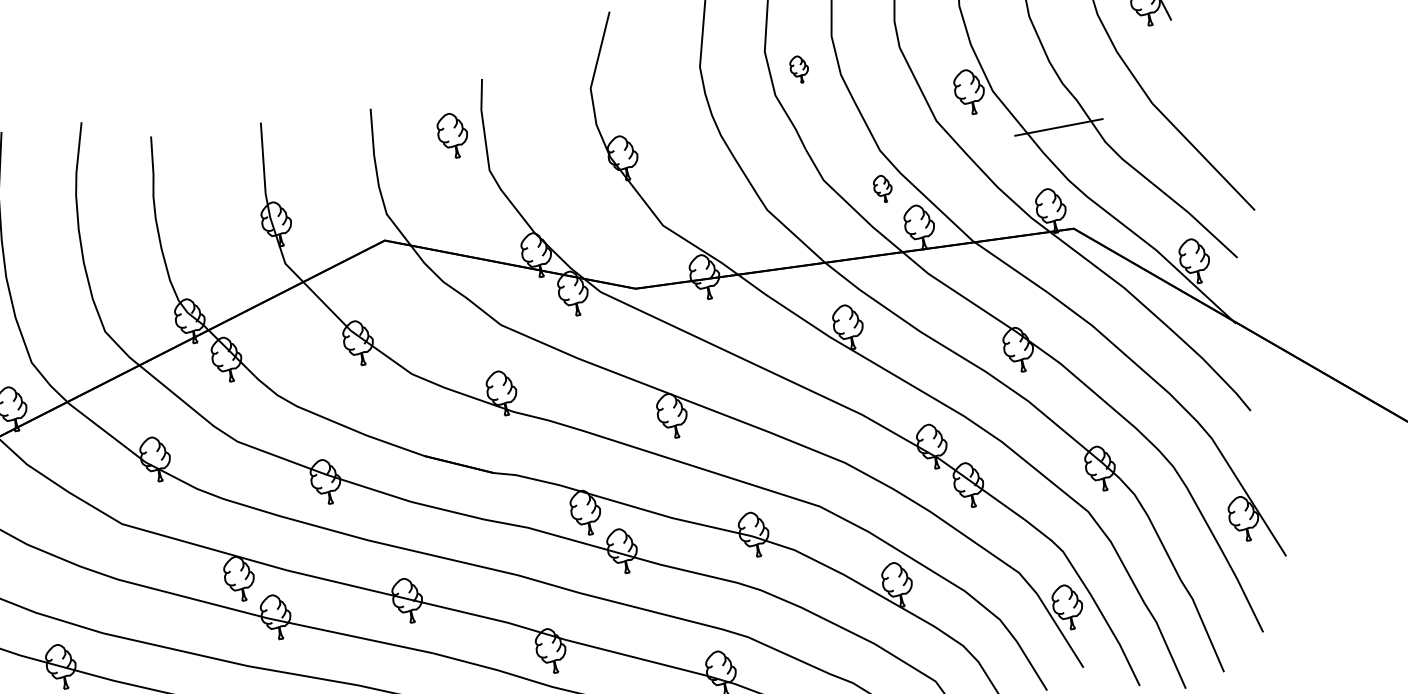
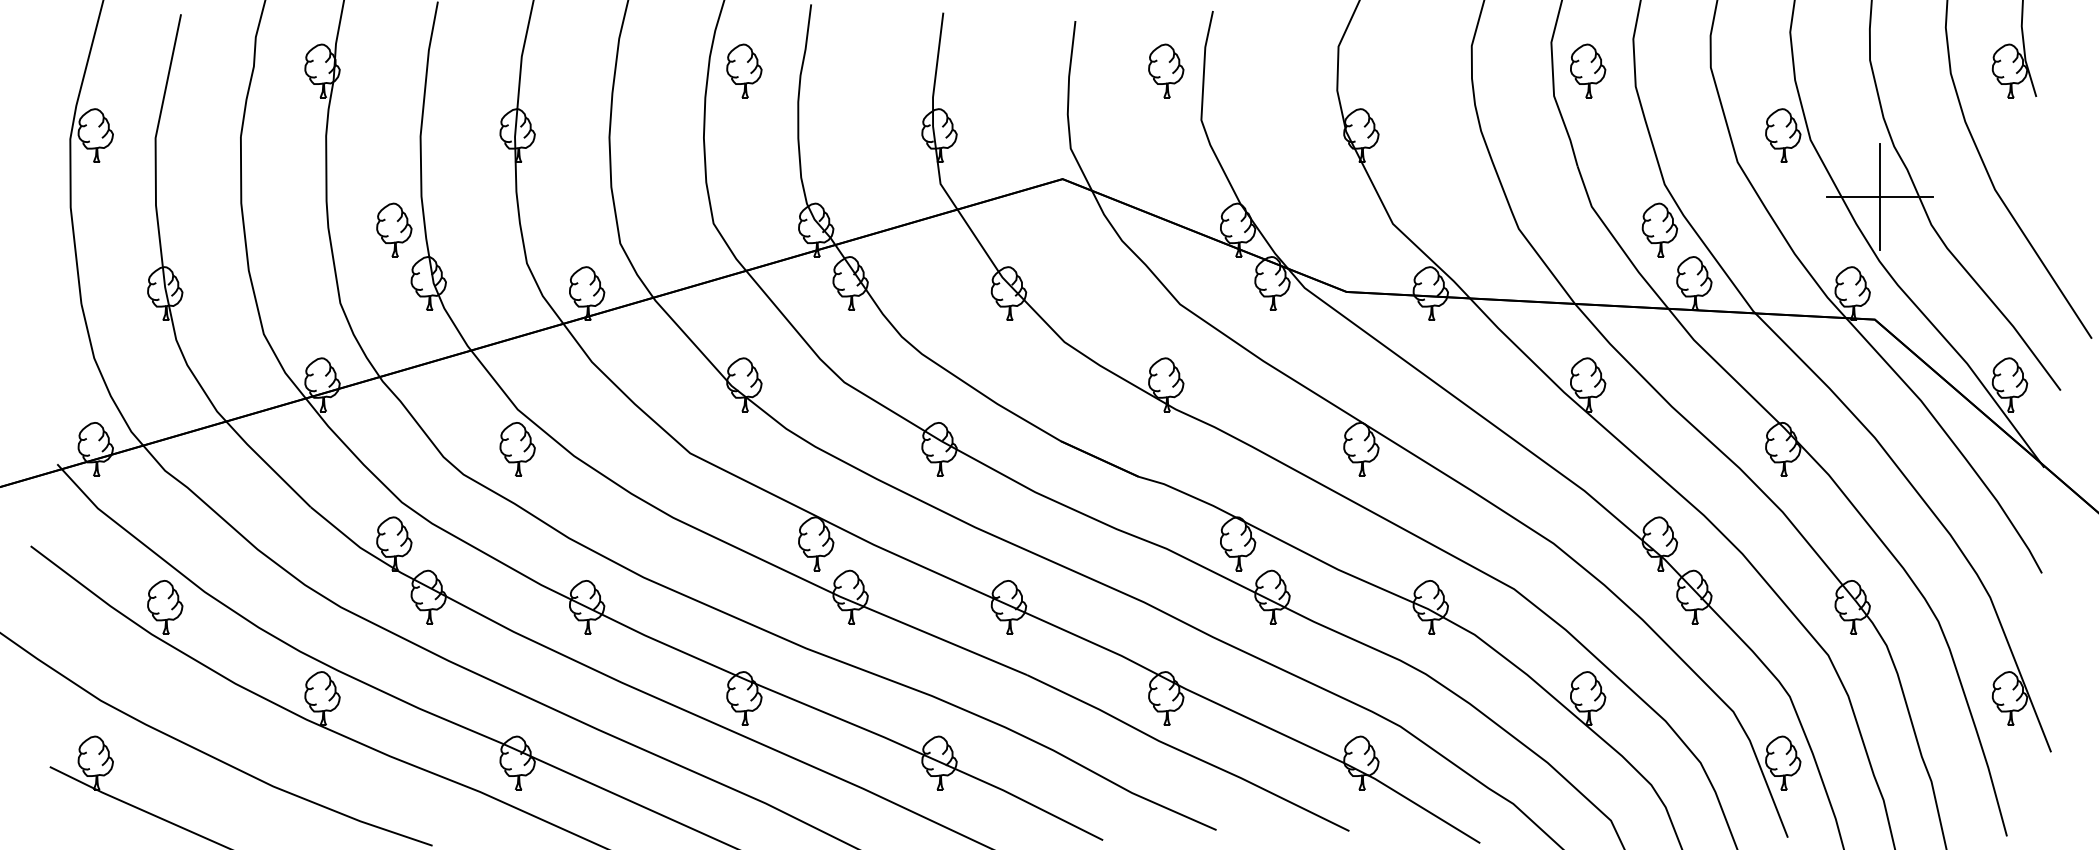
part: (799, 69) -> (1588, 70), size x1.67
line: (1059, 127) -> (1880, 197), added
part: (882, 188) -> (1659, 229), size x1.67
part: (106, 201) -> (744, 70), added

